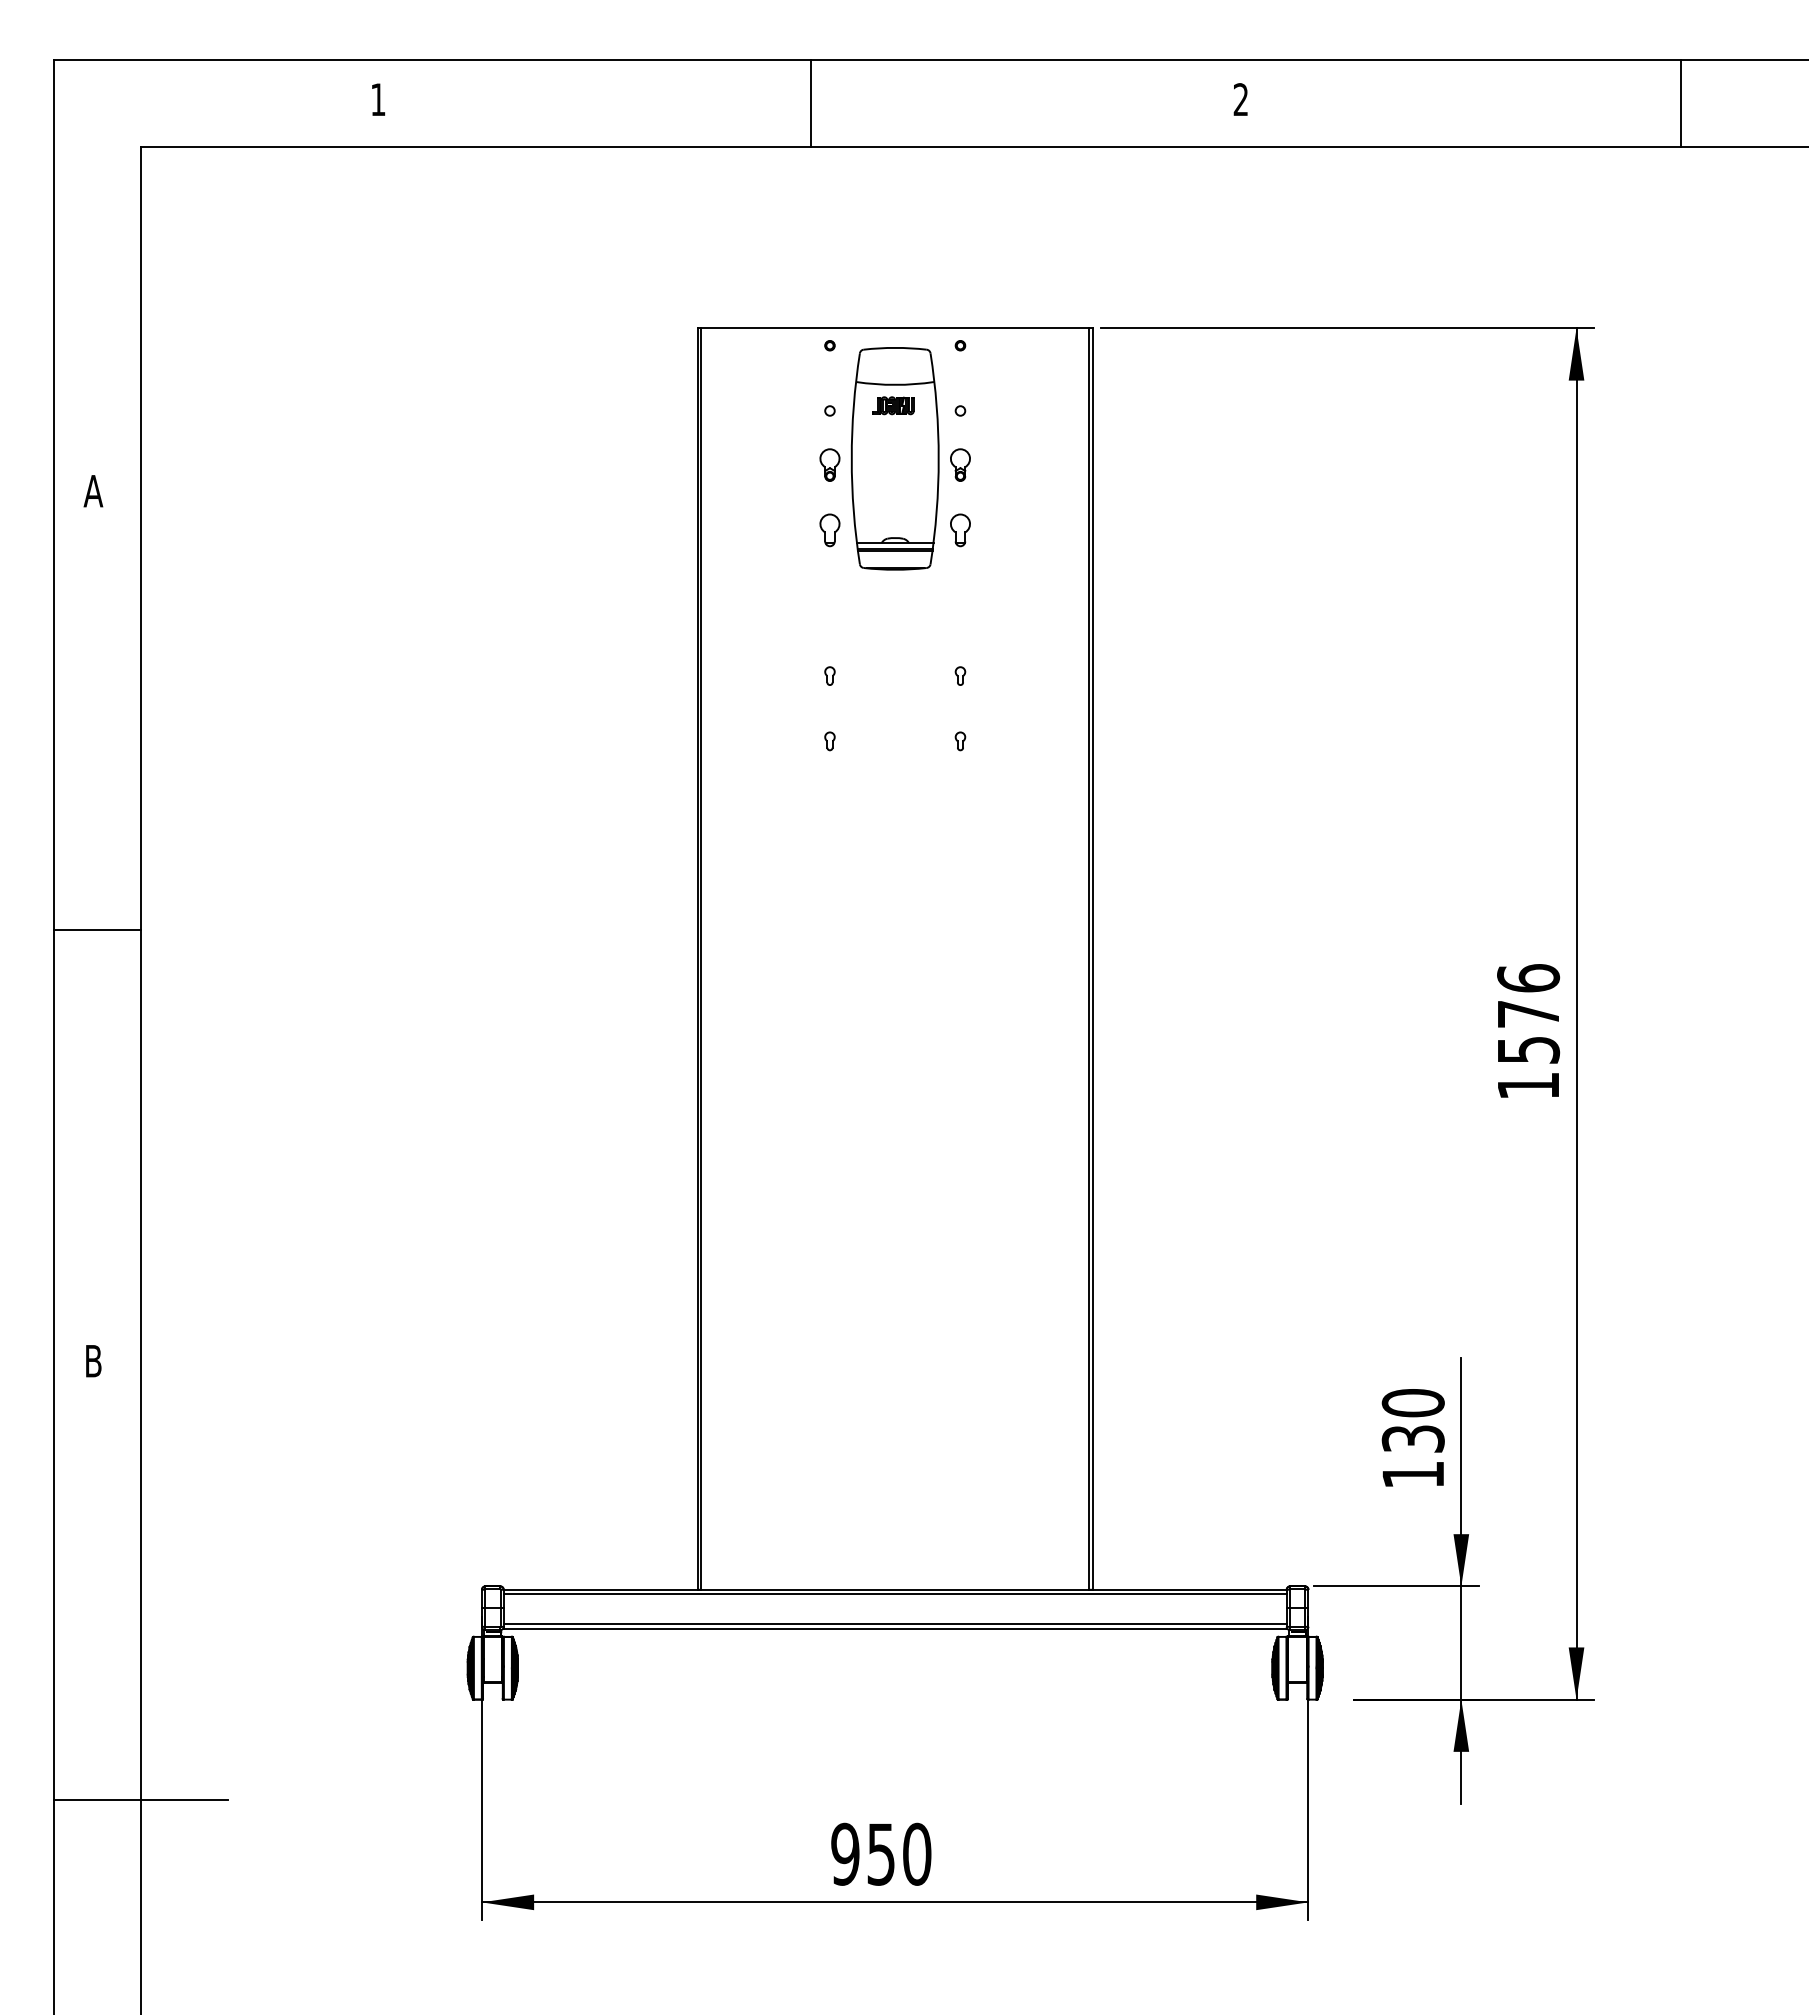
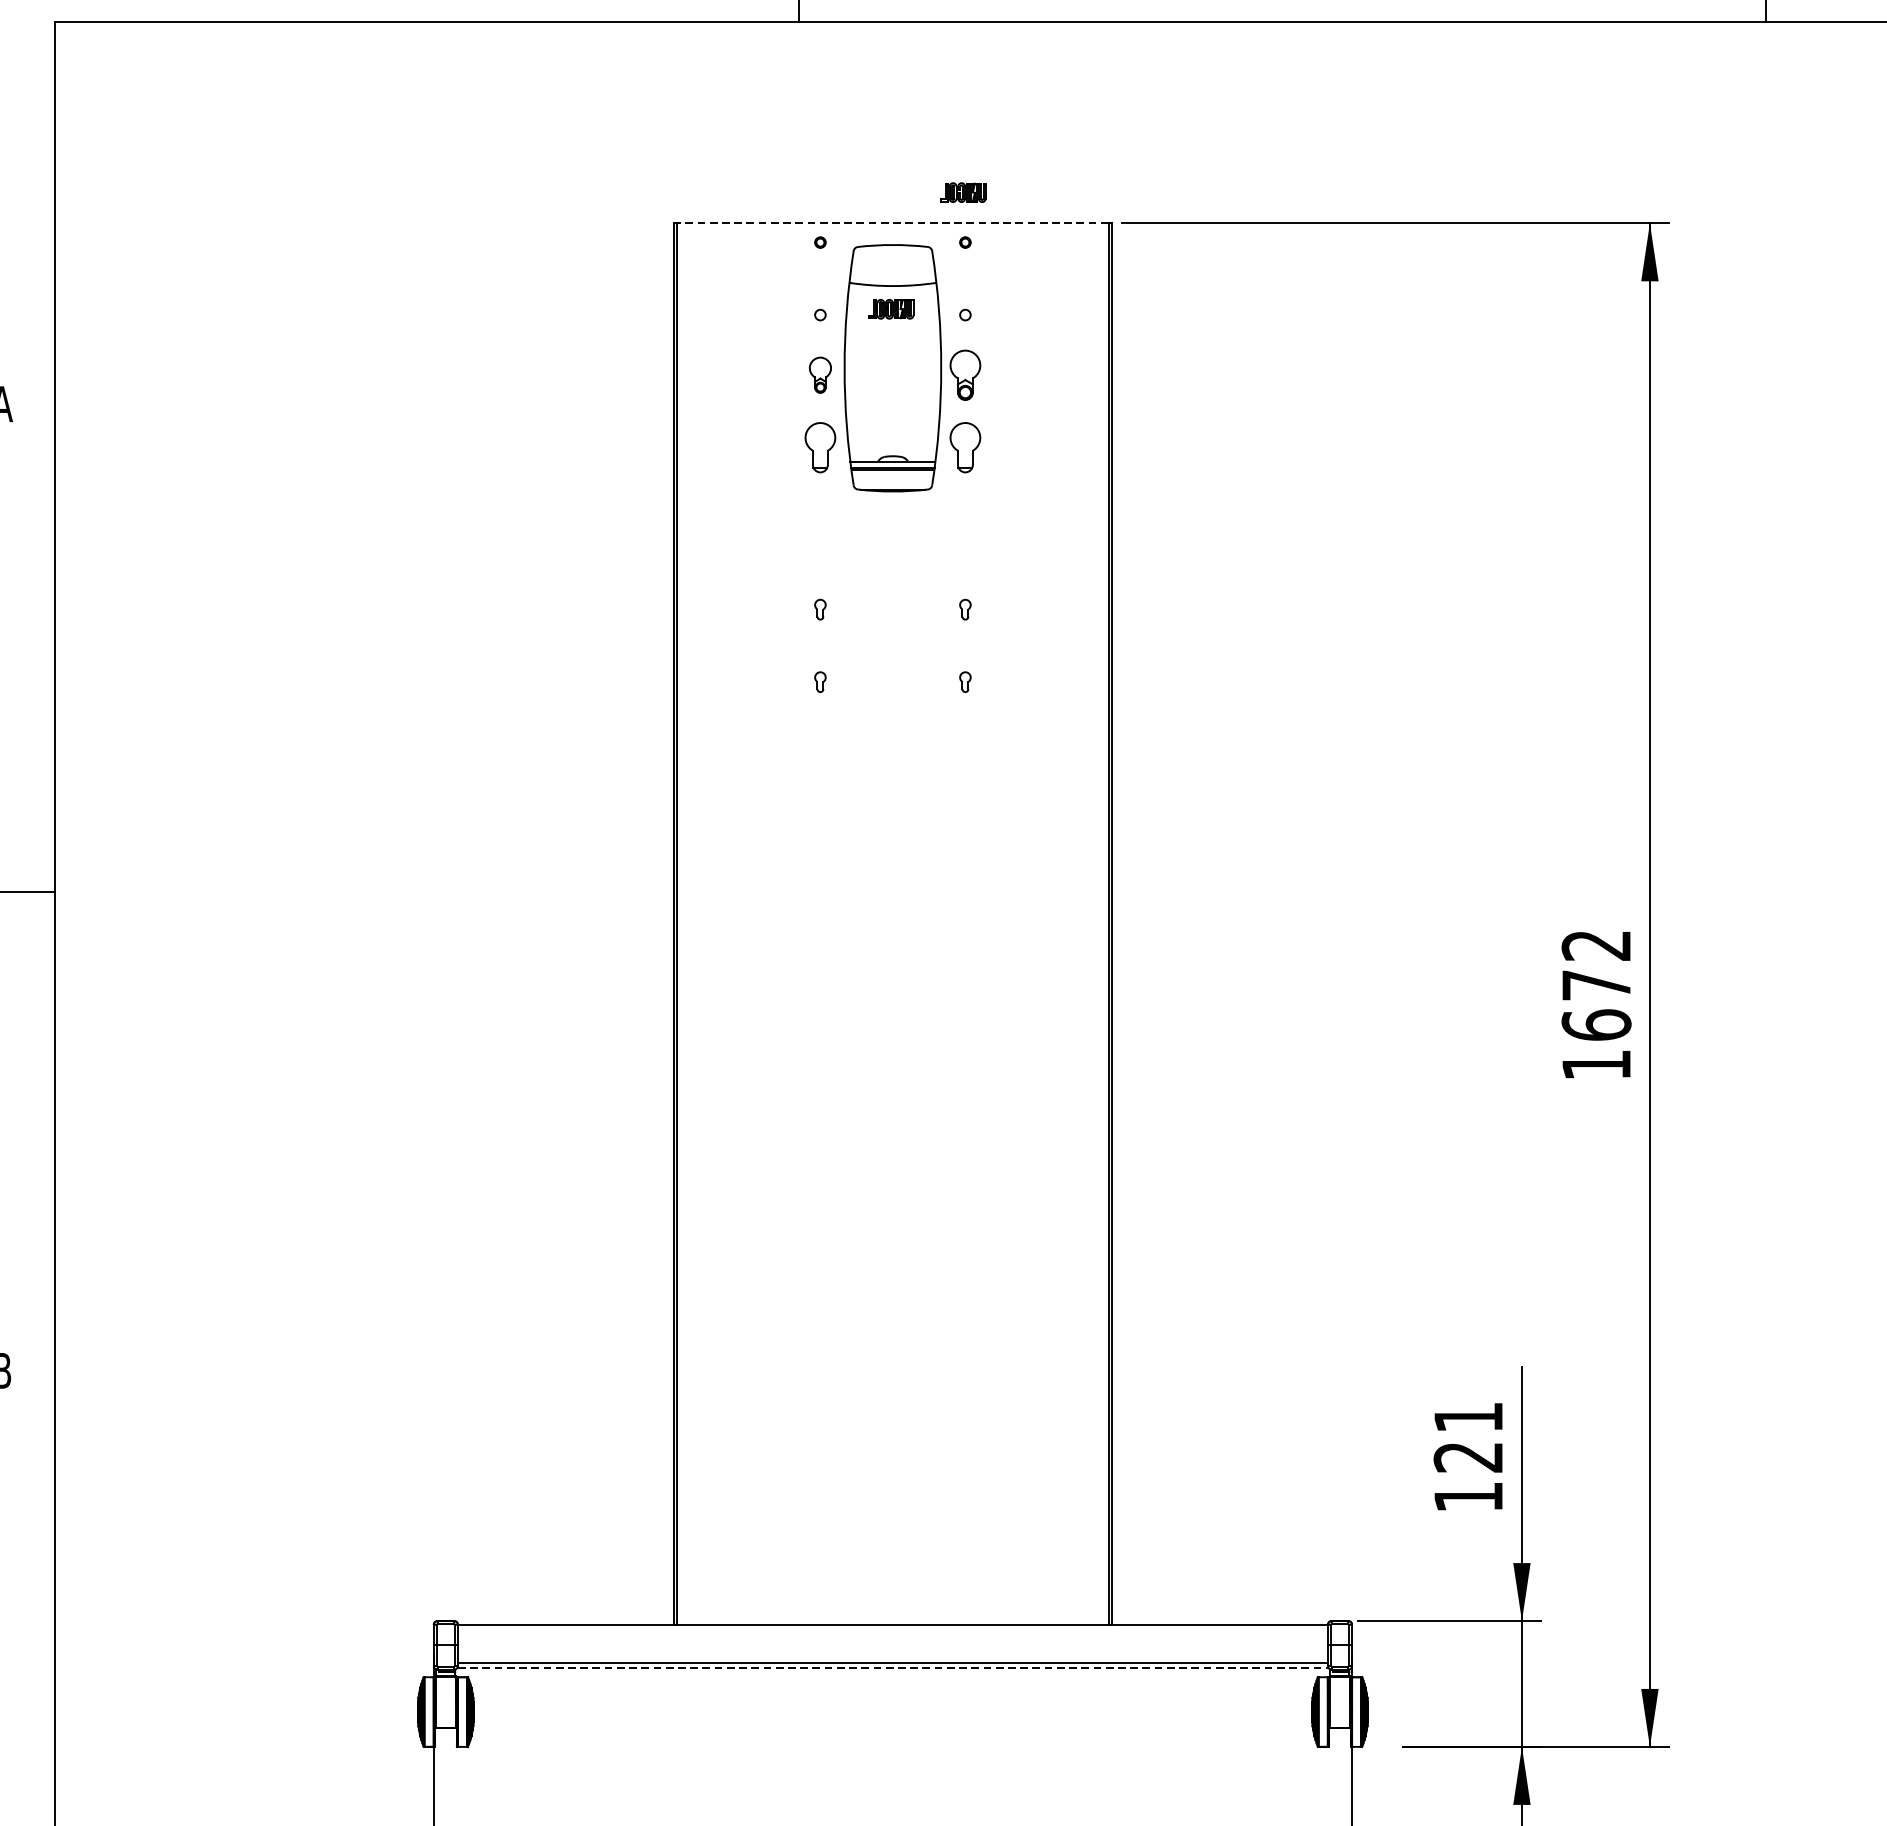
part: (958, 300) -> (963, 192), added
line: (894, 328) -> (892, 223), solid -> dashed
part: (960, 464) -> (965, 374), size x1.4
part: (829, 530) -> (819, 447), size x1.4
part: (960, 530) -> (965, 447), size x1.4
text: (1528, 1013) -> (1596, 984), 1576 -> 1672
text: (1412, 1420) -> (1467, 1436), 130 -> 121
line: (894, 1594) -> (892, 1630), removed
line: (895, 1628) -> (893, 1667), solid -> dashed

